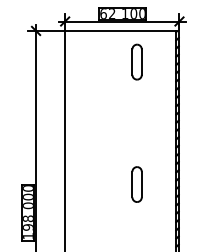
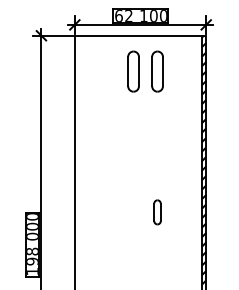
part: (116, 62) -> (133, 71), added
part: (137, 184) -> (157, 212), size x0.6

